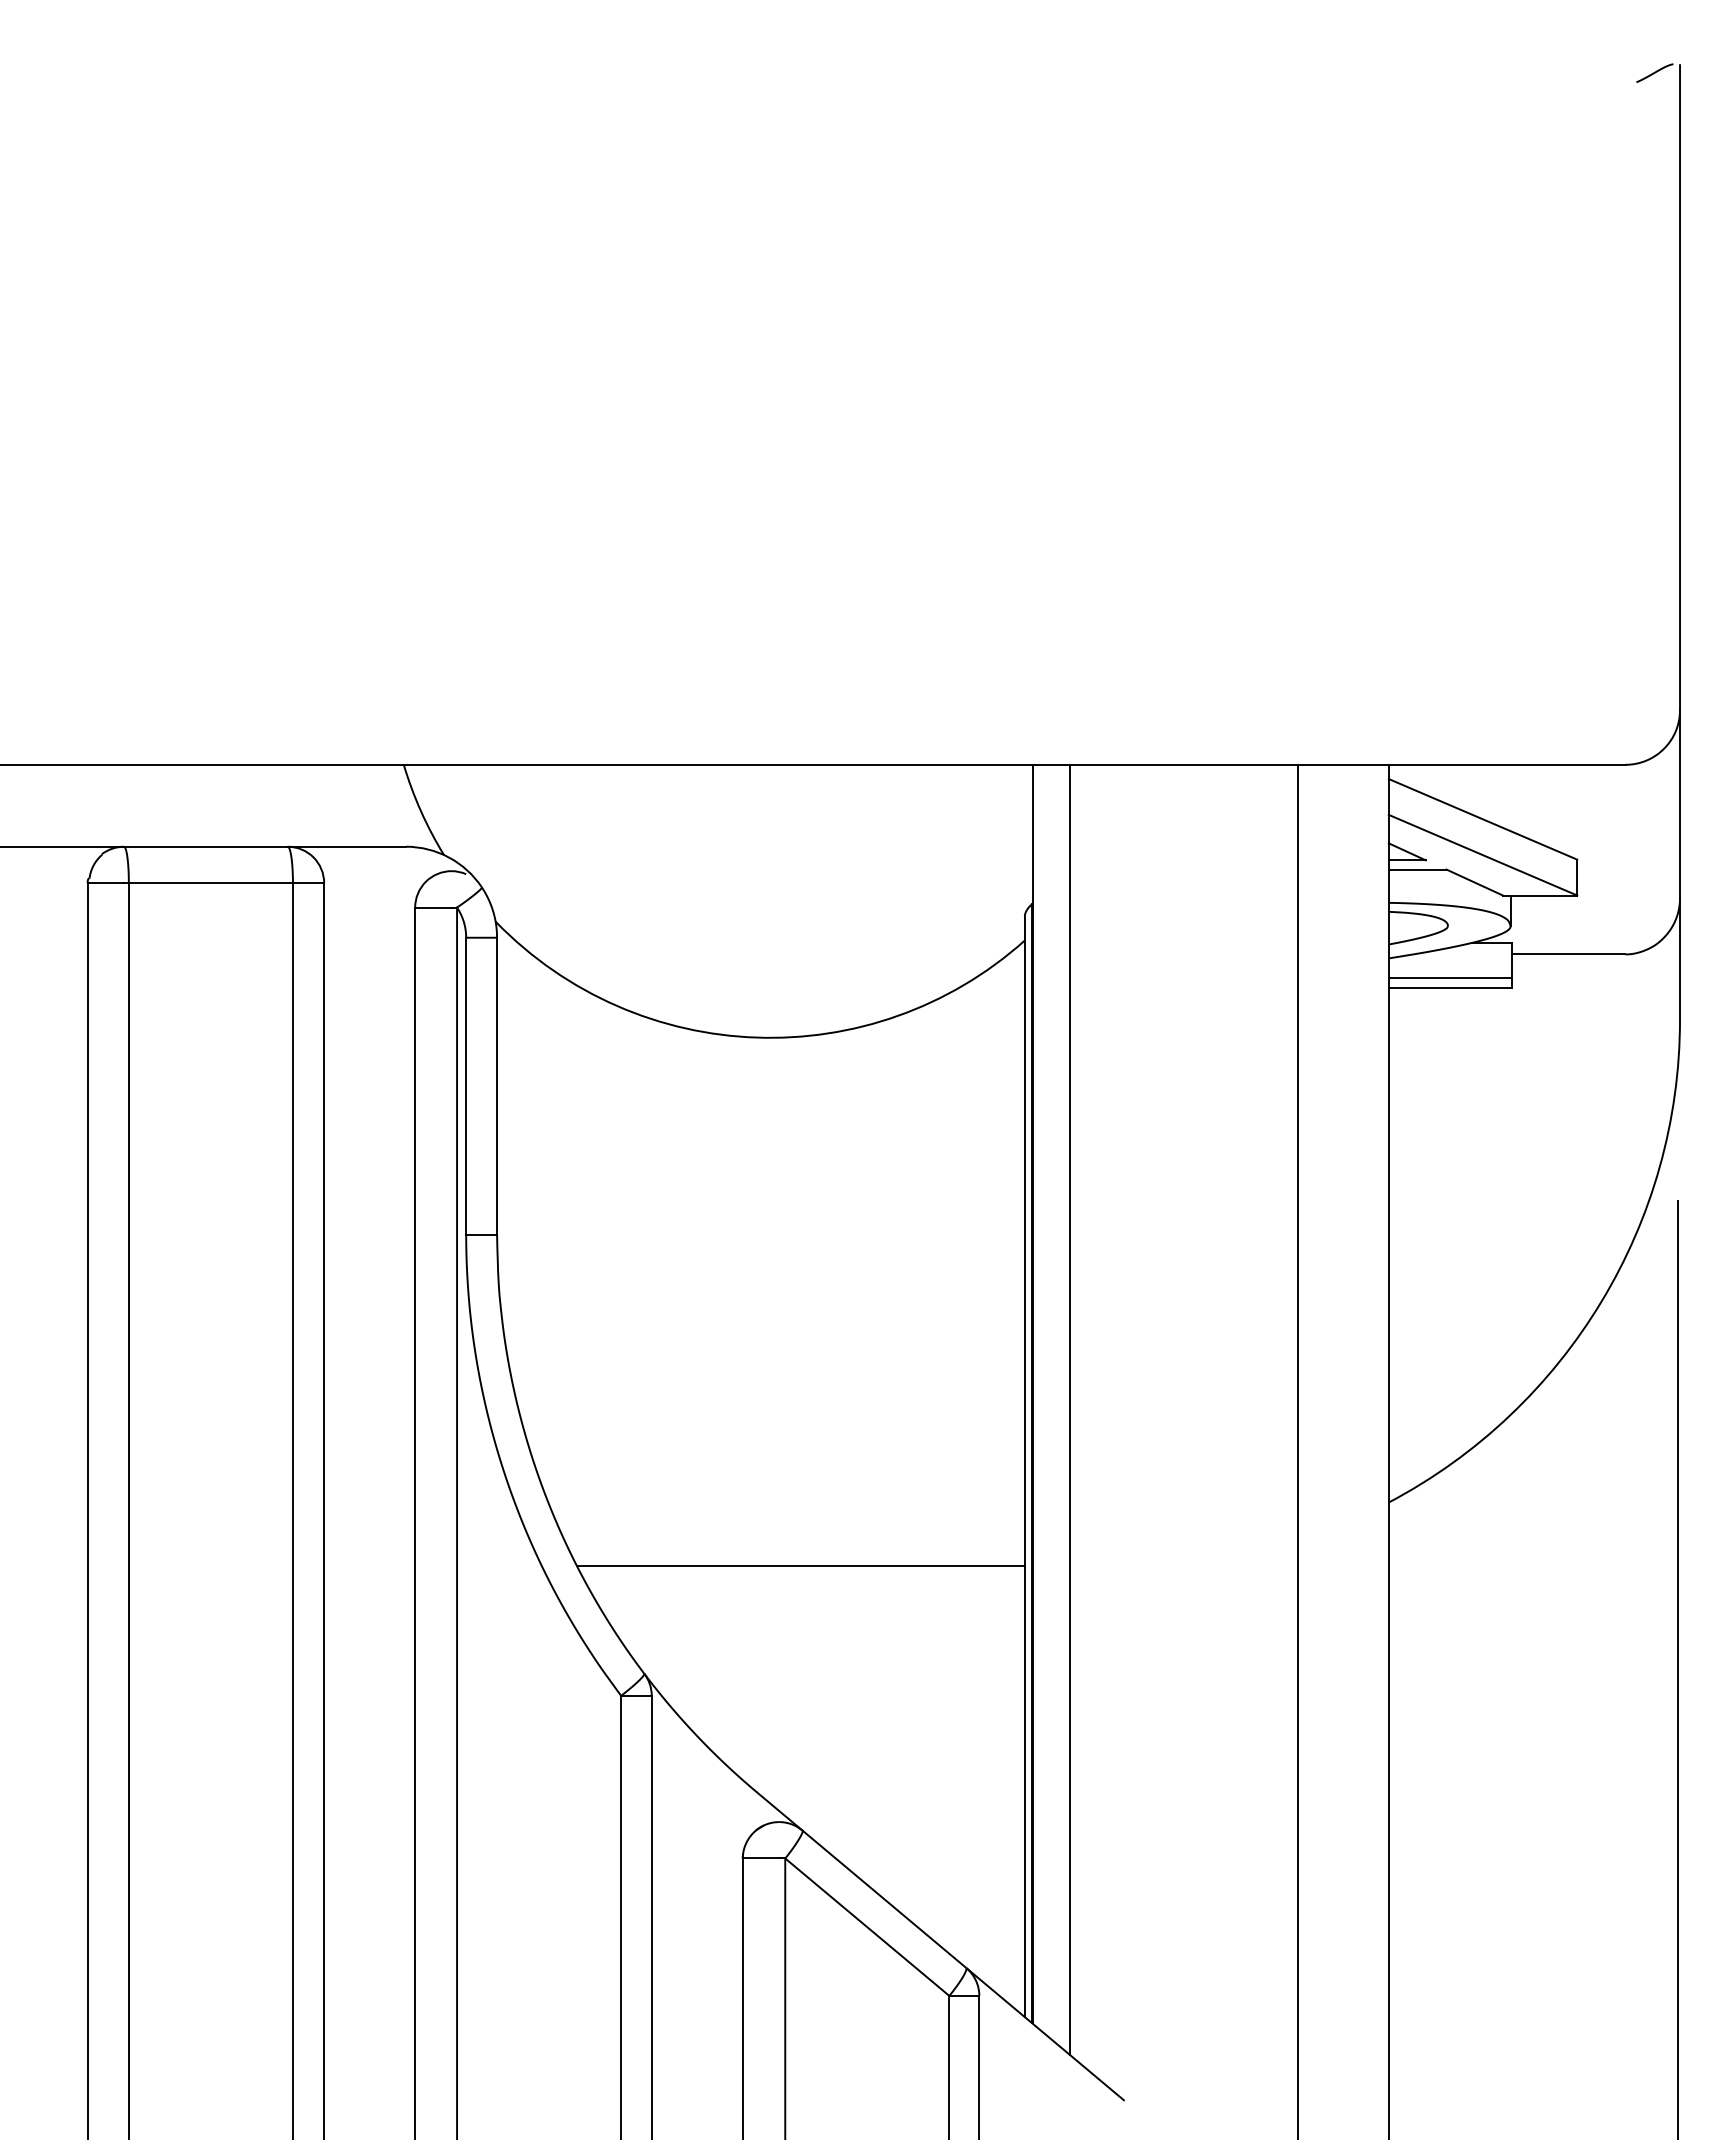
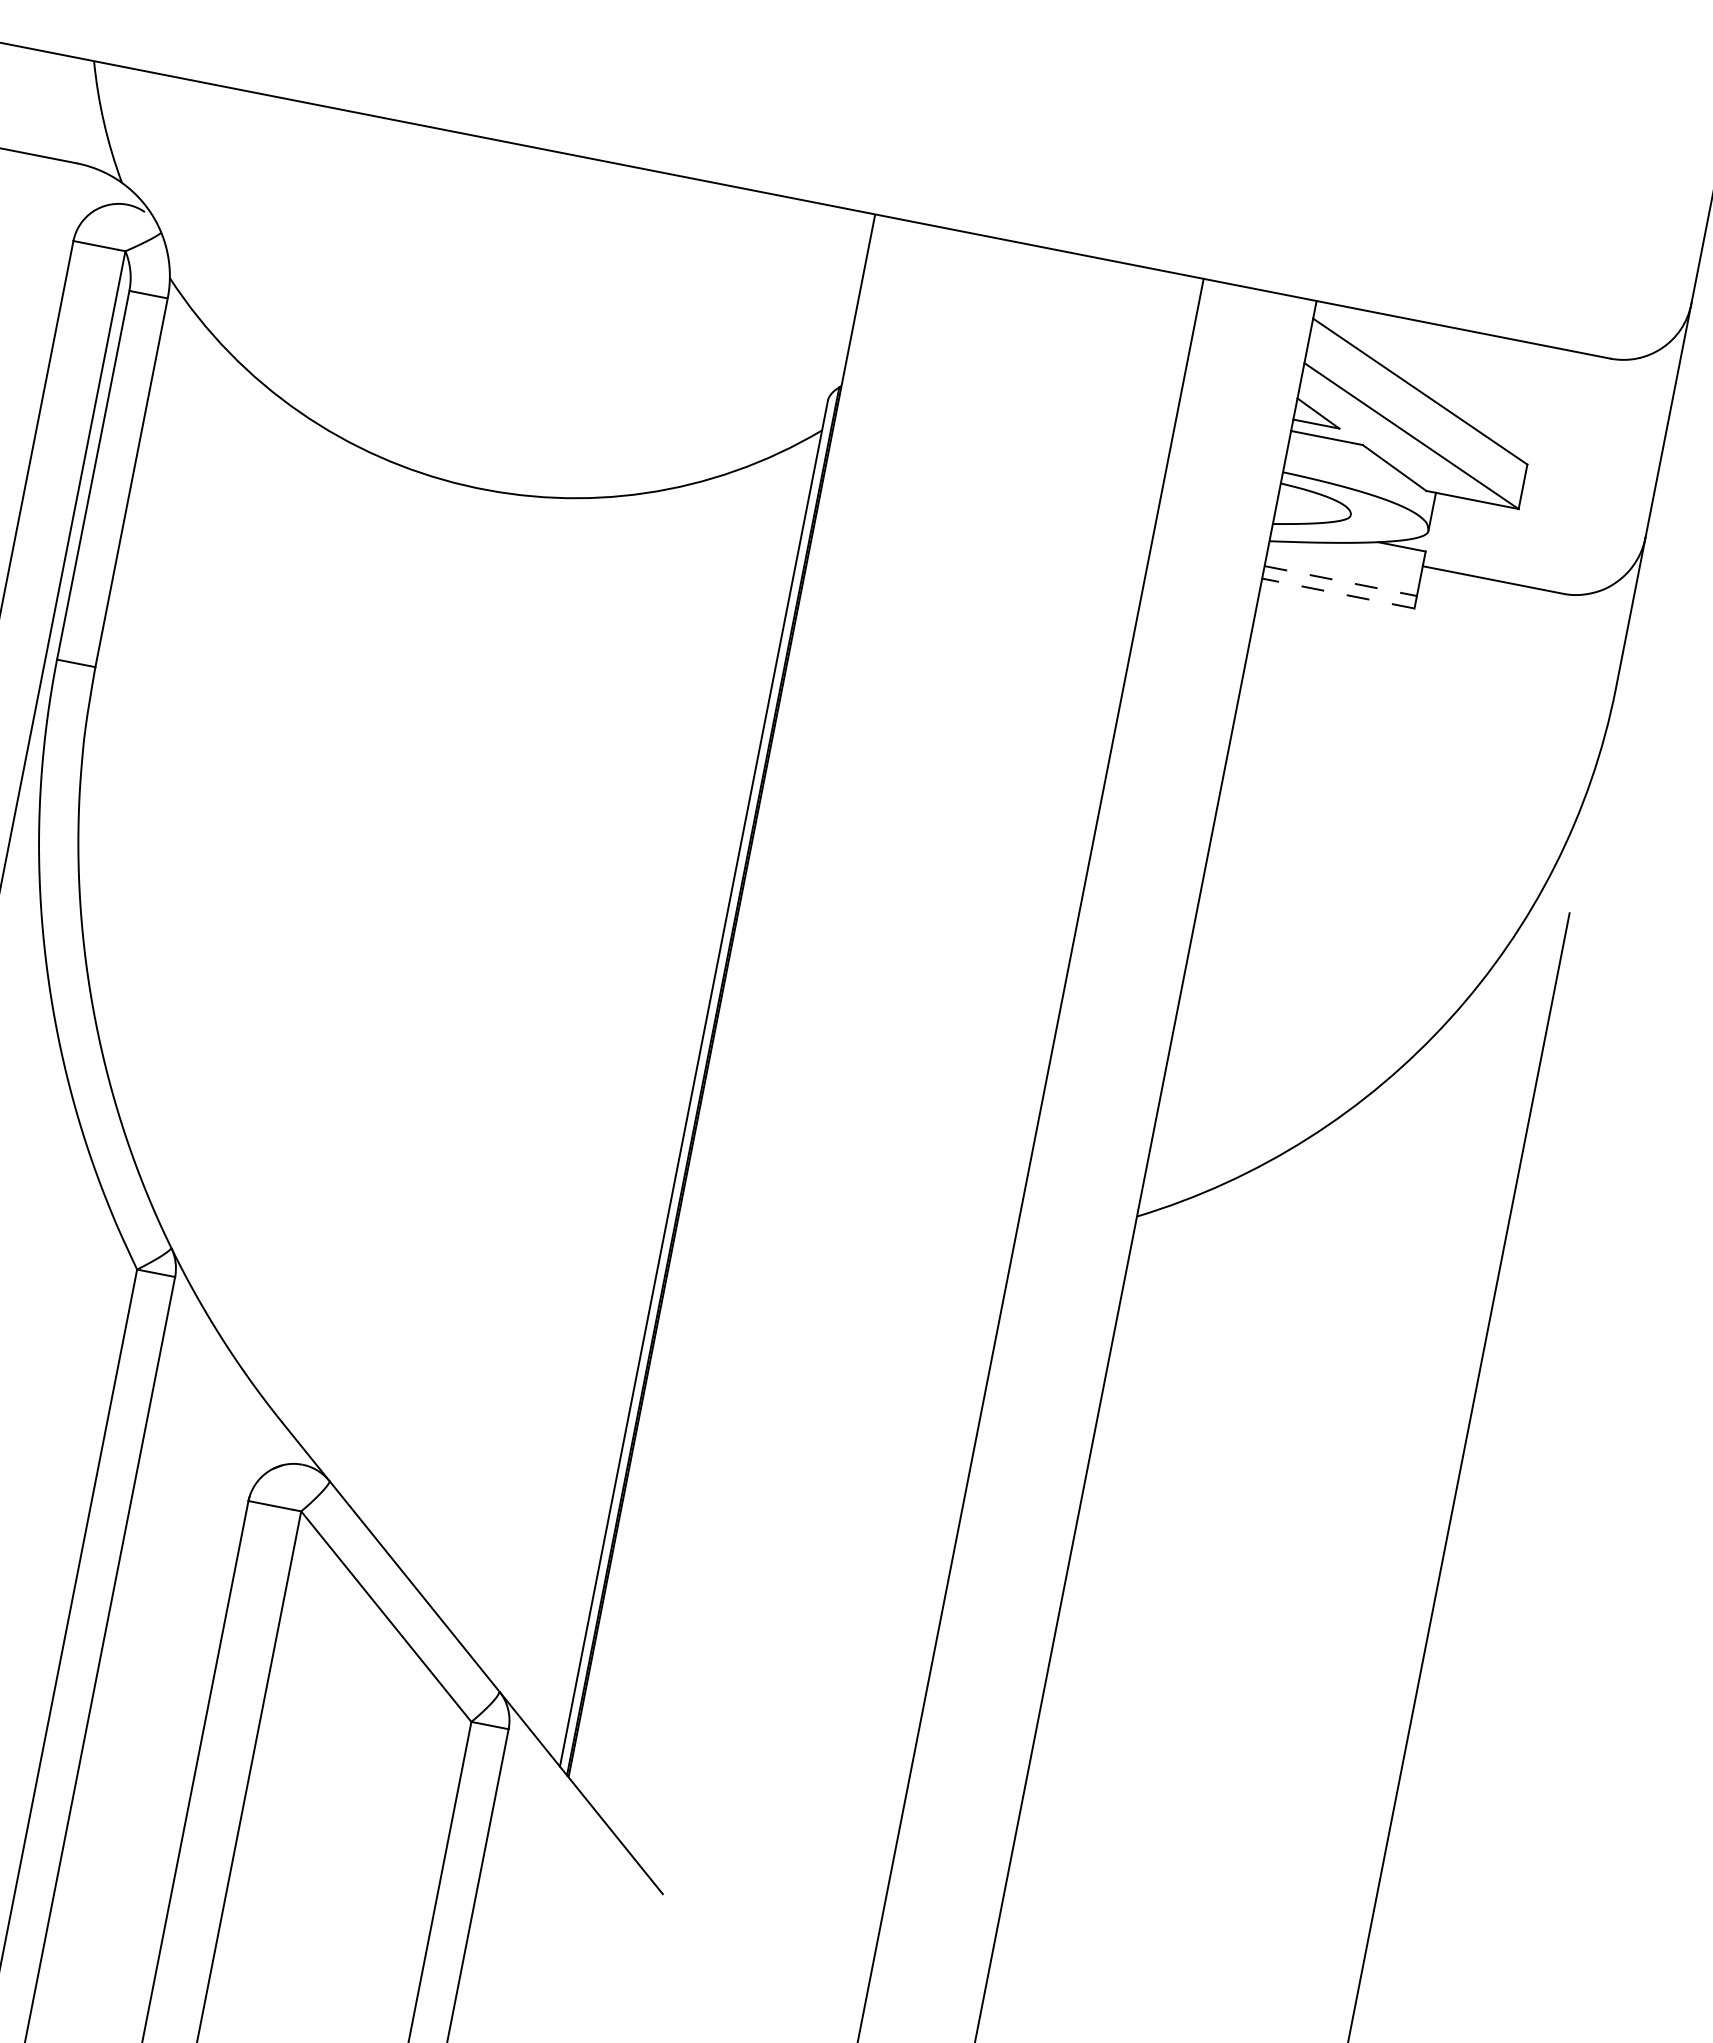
line: (1450, 978) -> (1341, 581), solid -> dashed
line: (1449, 988) -> (1337, 593), solid -> dashed
line: (1069, 1409) -> (763, 1023), removed
line: (800, 1565) -> (391, 1151), removed

